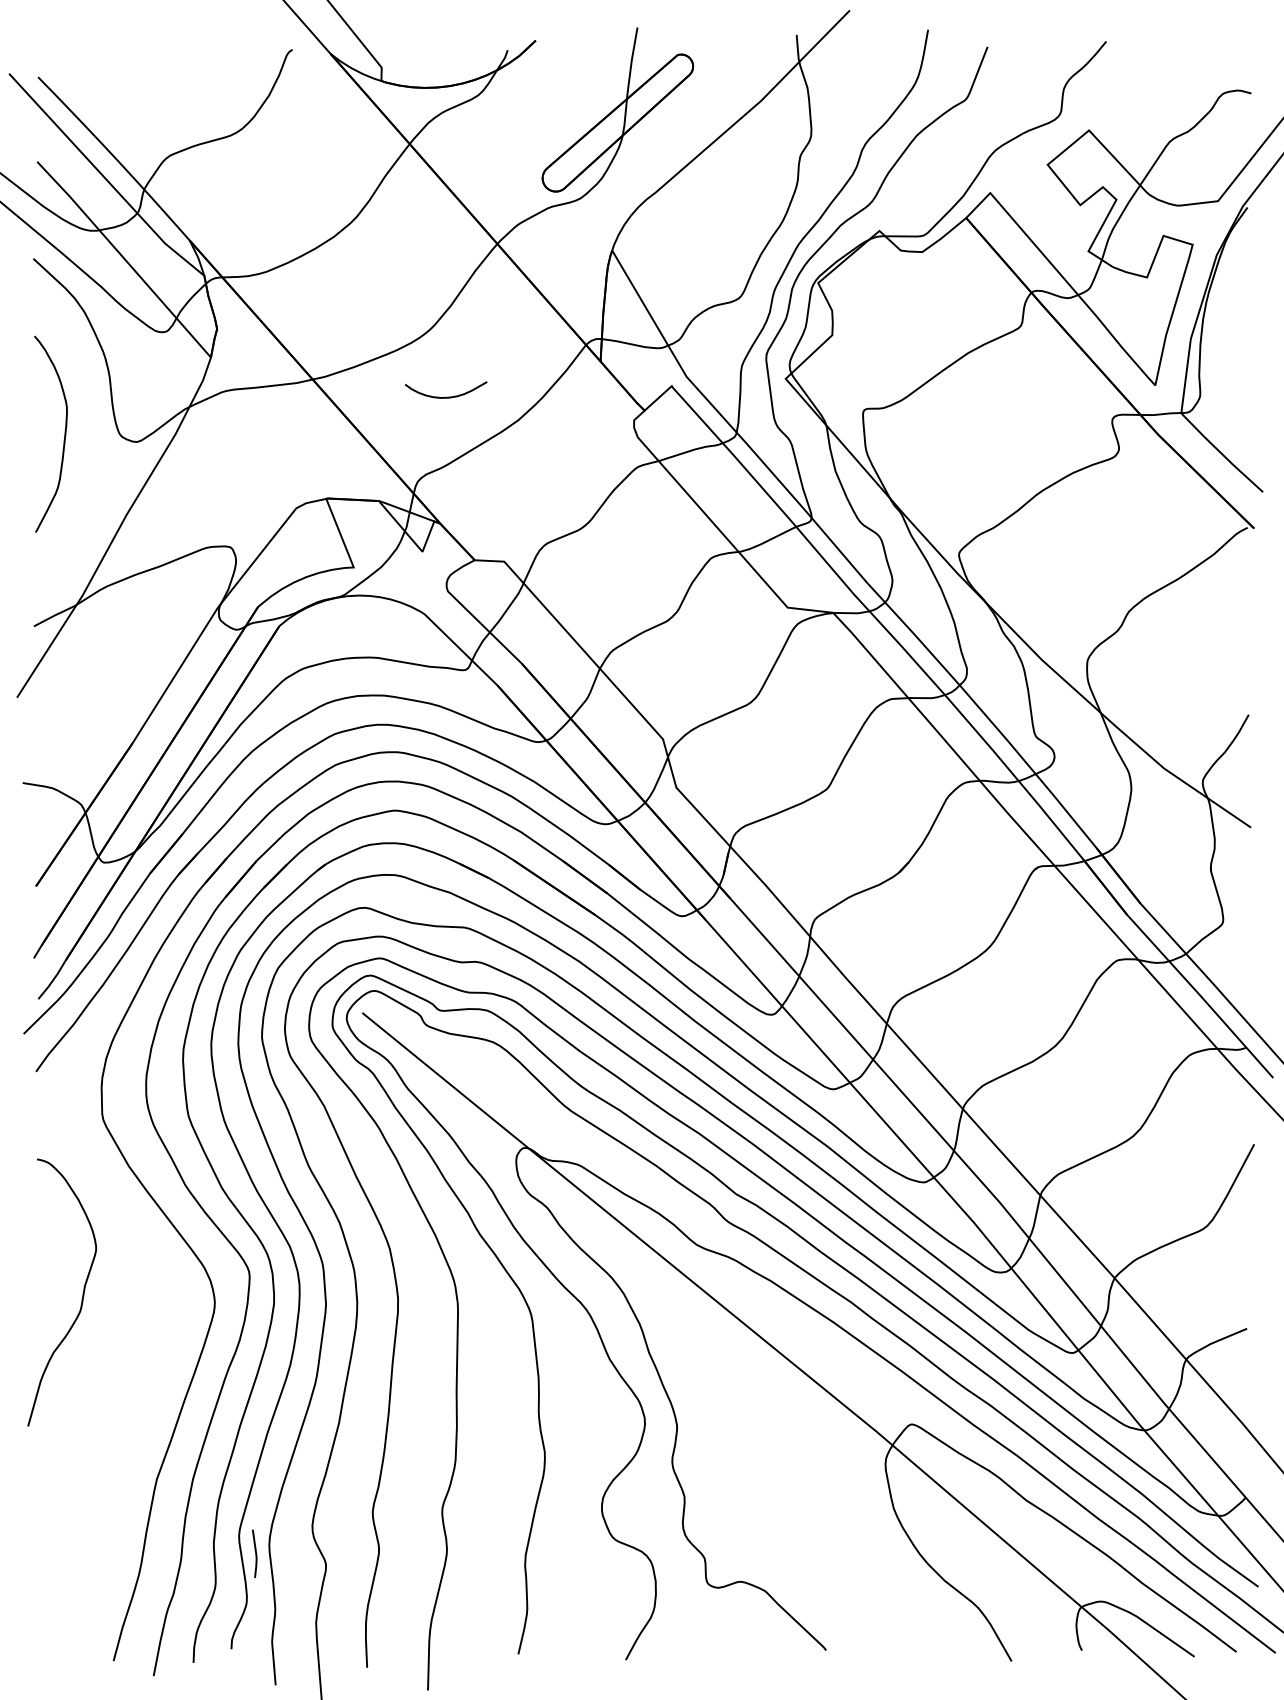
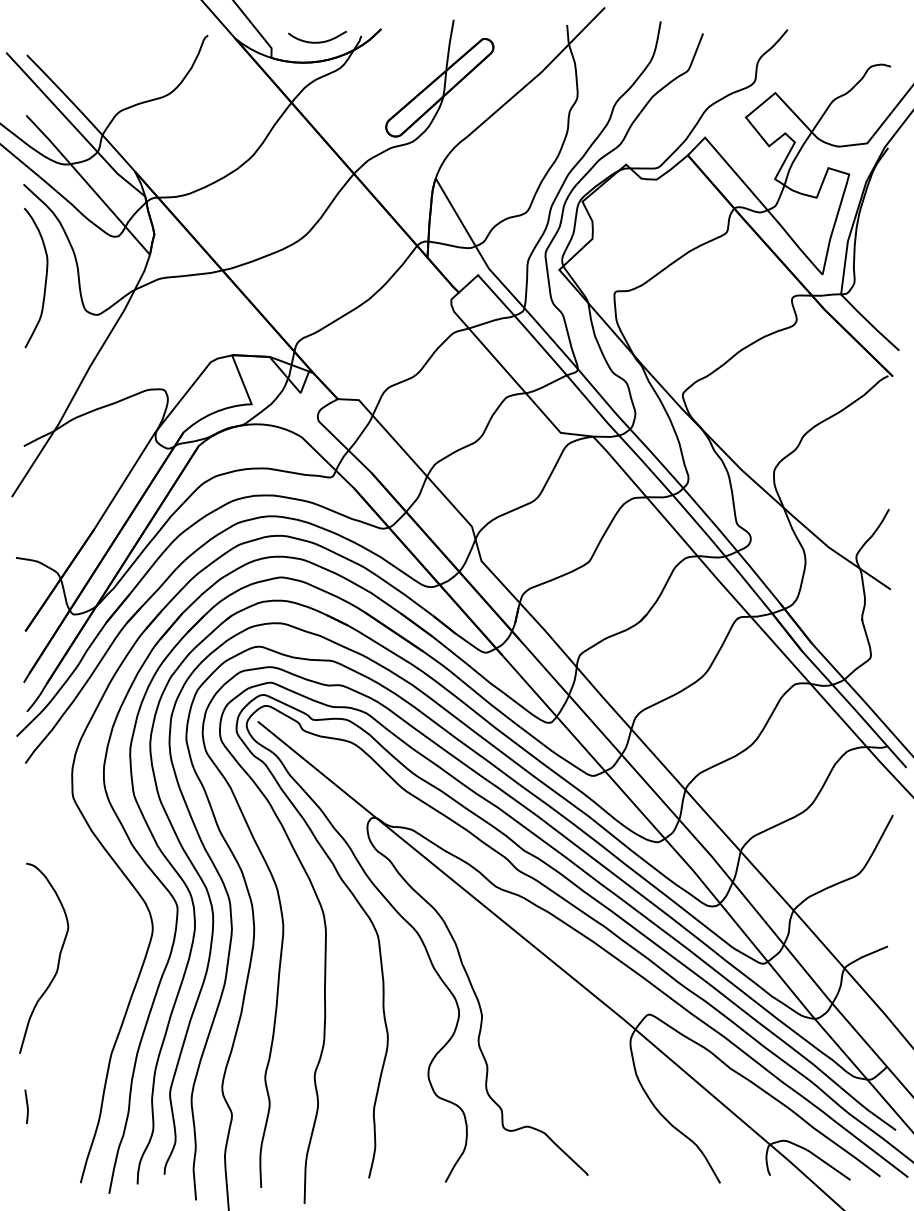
curve: (445, 396) -> (317, 41), moved
curve: (64, 433) -> (45, 277), moved
curve: (82, 1293) -> (58, 959), moved
line: (255, 1553) -> (27, 1106), moved

